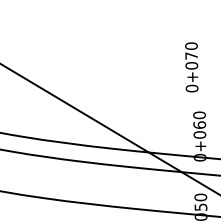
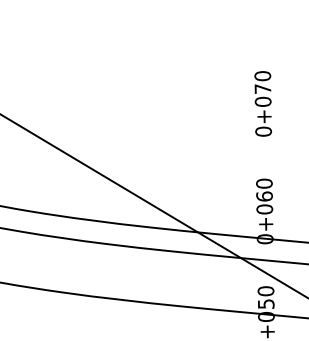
text: (192, 67) -> (263, 103), moved

